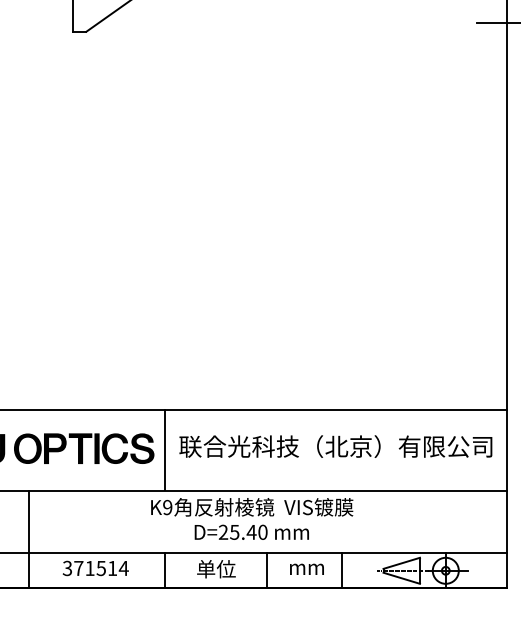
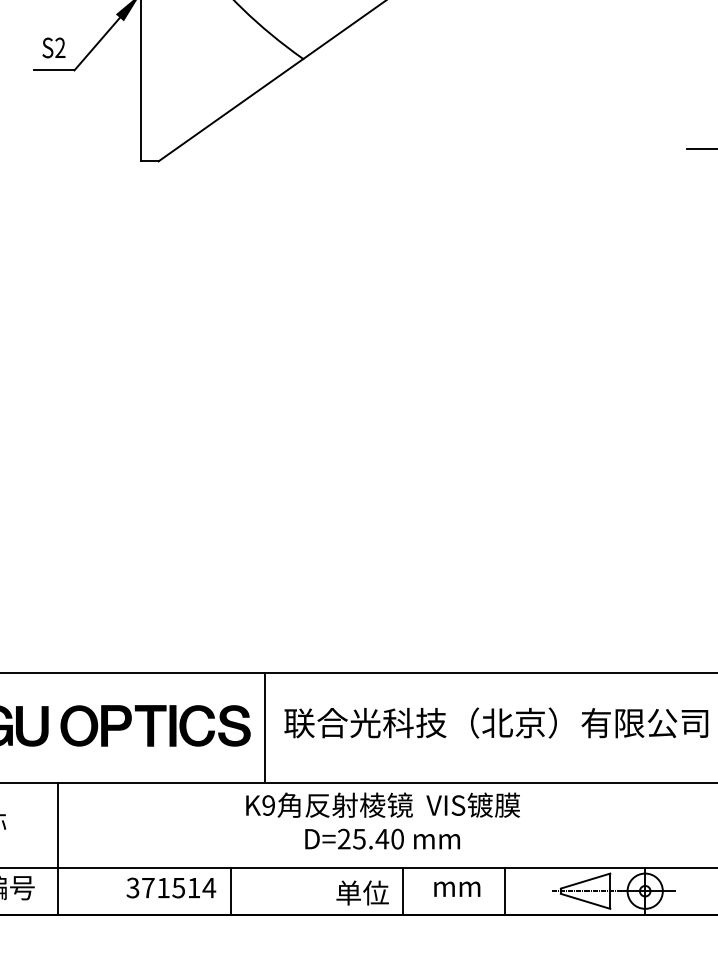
line: (29, 539) -> (58, 848), moved
text: (216, 568) -> (362, 892), moved
line: (165, 570) -> (231, 890), moved

